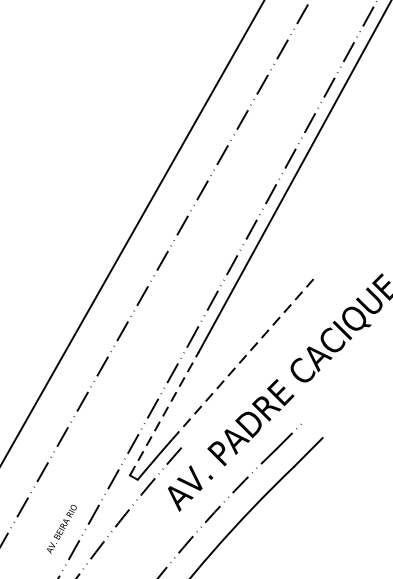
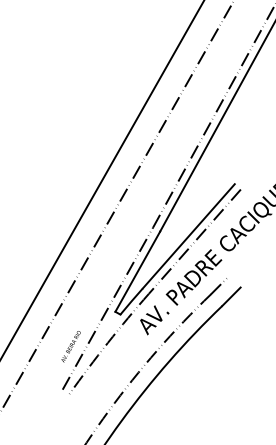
line: (242, 359) -> (188, 236), dashed -> solid
line: (251, 367) -> (194, 241), added
line: (163, 413) -> (137, 271), dashed -> solid

